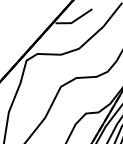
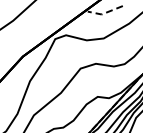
line: (74, 21) -> (104, 13), solid -> dashed

